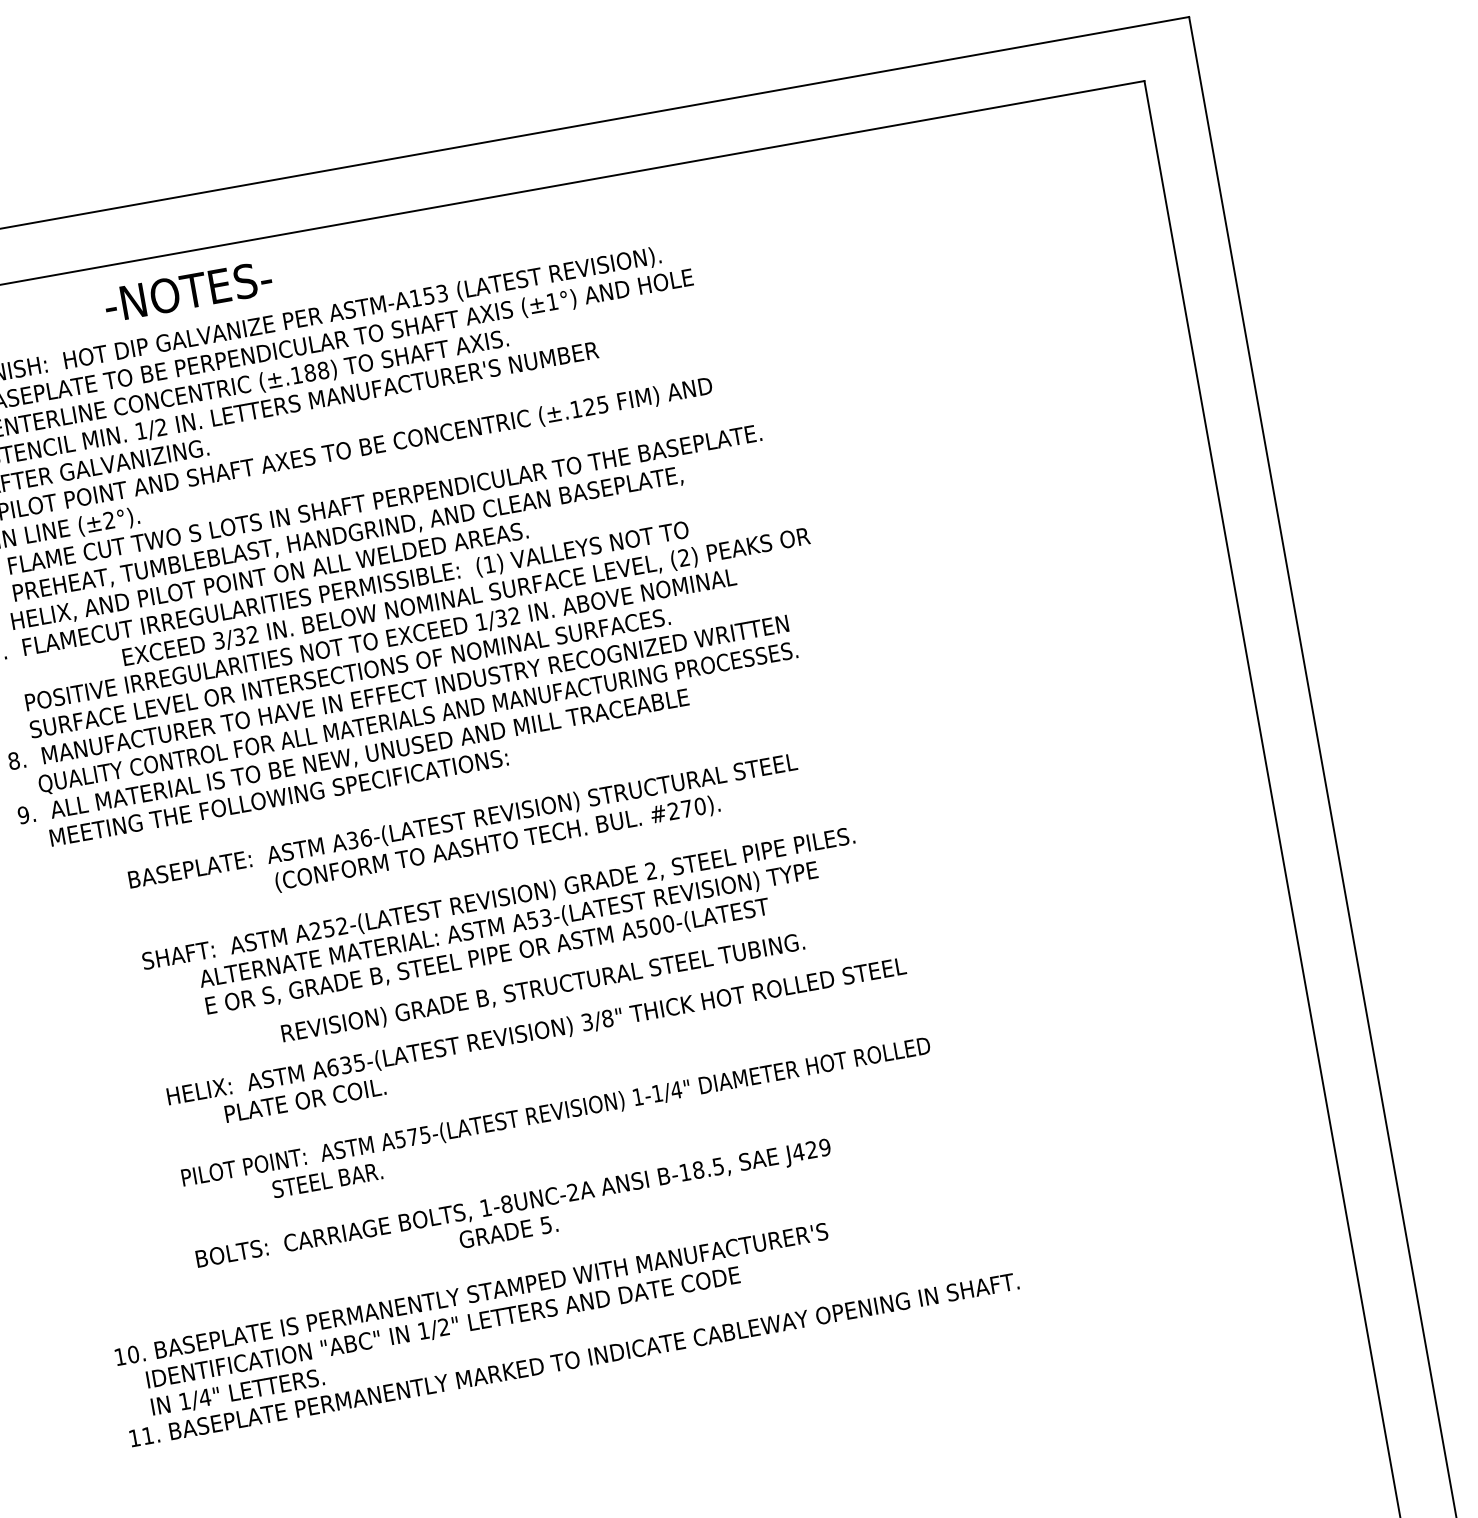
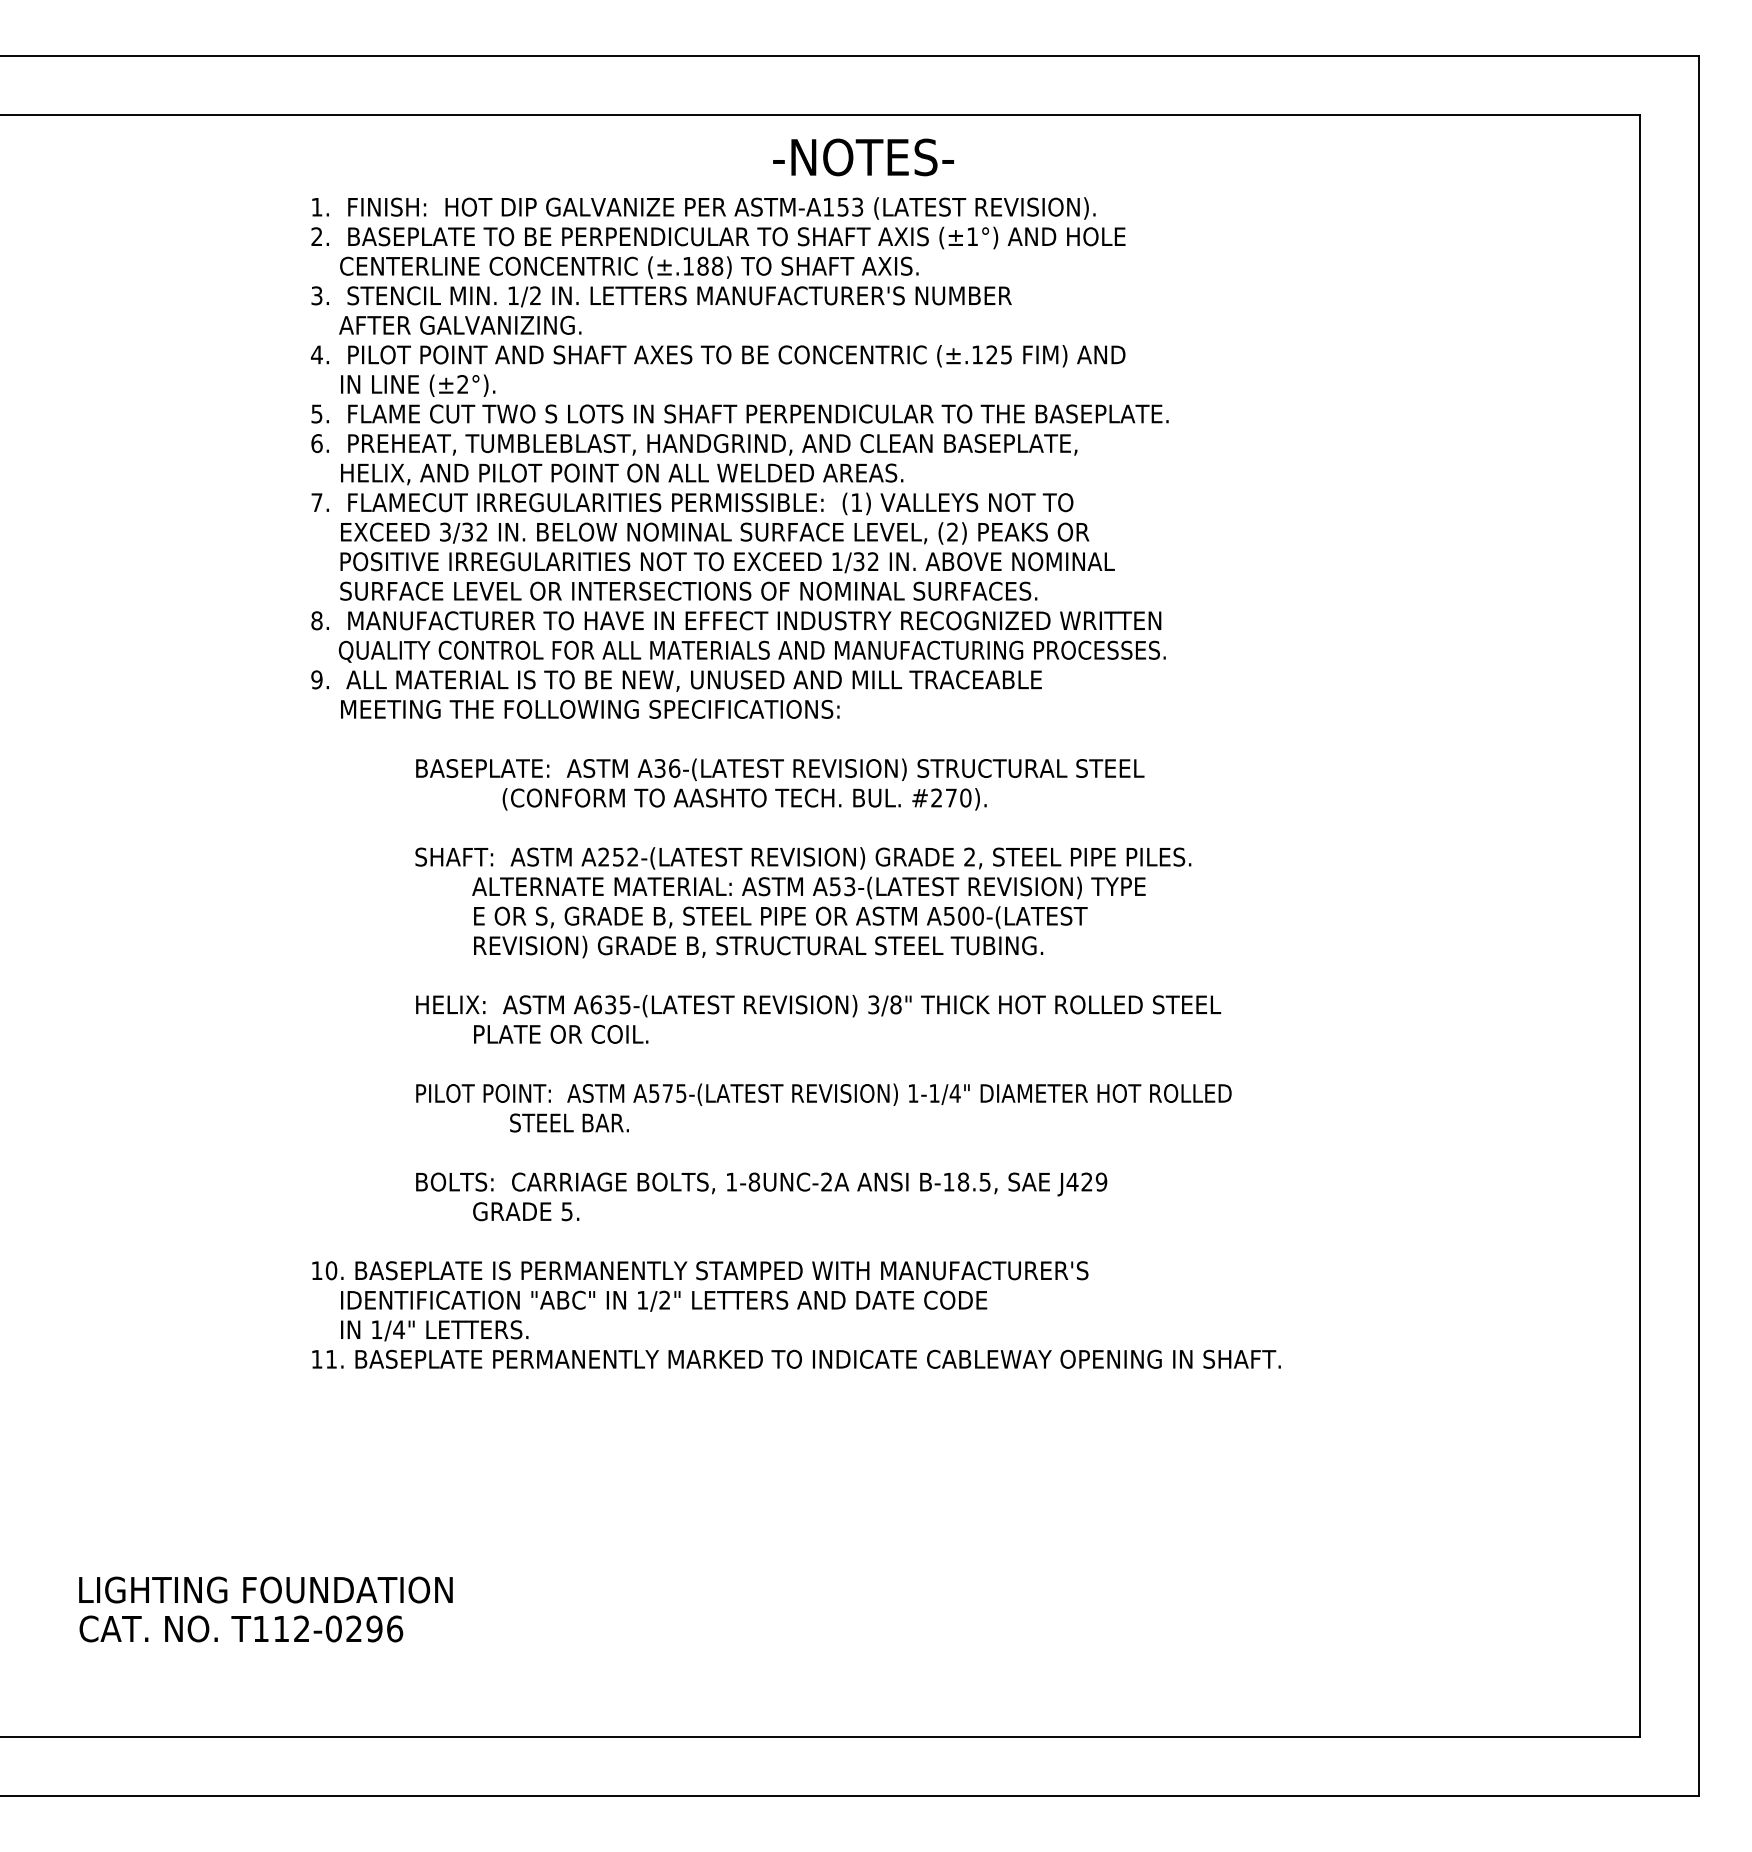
text: (188, 291) -> (863, 157), moved
text: (466, 597) -> (715, 533), moved
text: (497, 843) -> (744, 799), moved
text: (543, 988) -> (758, 946), moved
text: (508, 1231) -> (526, 1211), moved

